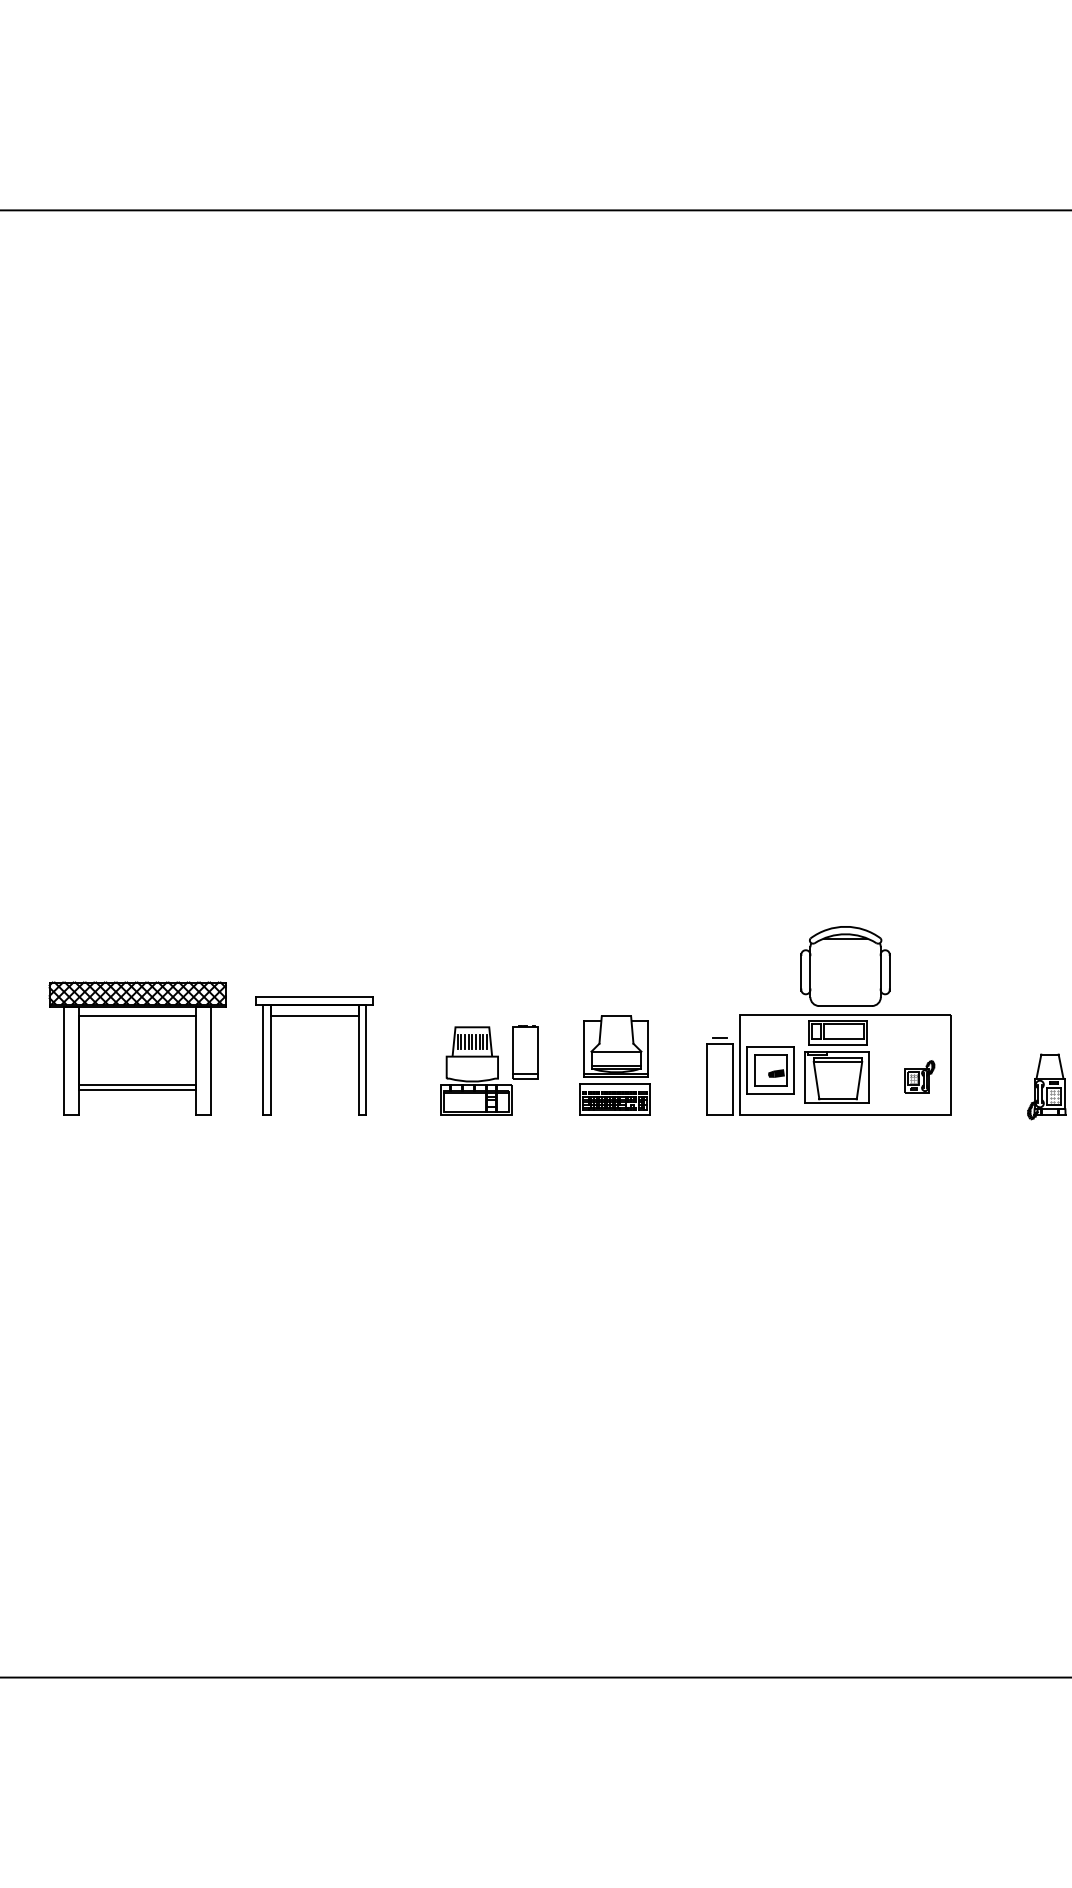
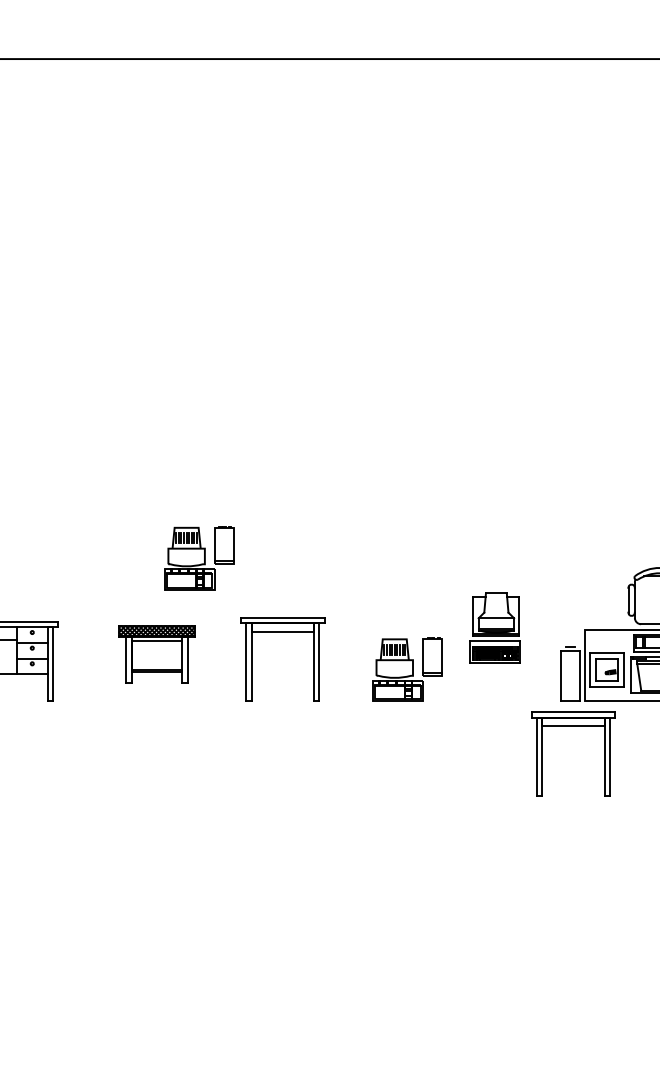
part: (196, 913) -> (198, 558), added
part: (137, 1048) -> (156, 654), size x0.6
part: (614, 1065) -> (495, 628), moved
part: (723, 1149) -> (573, 726), added

